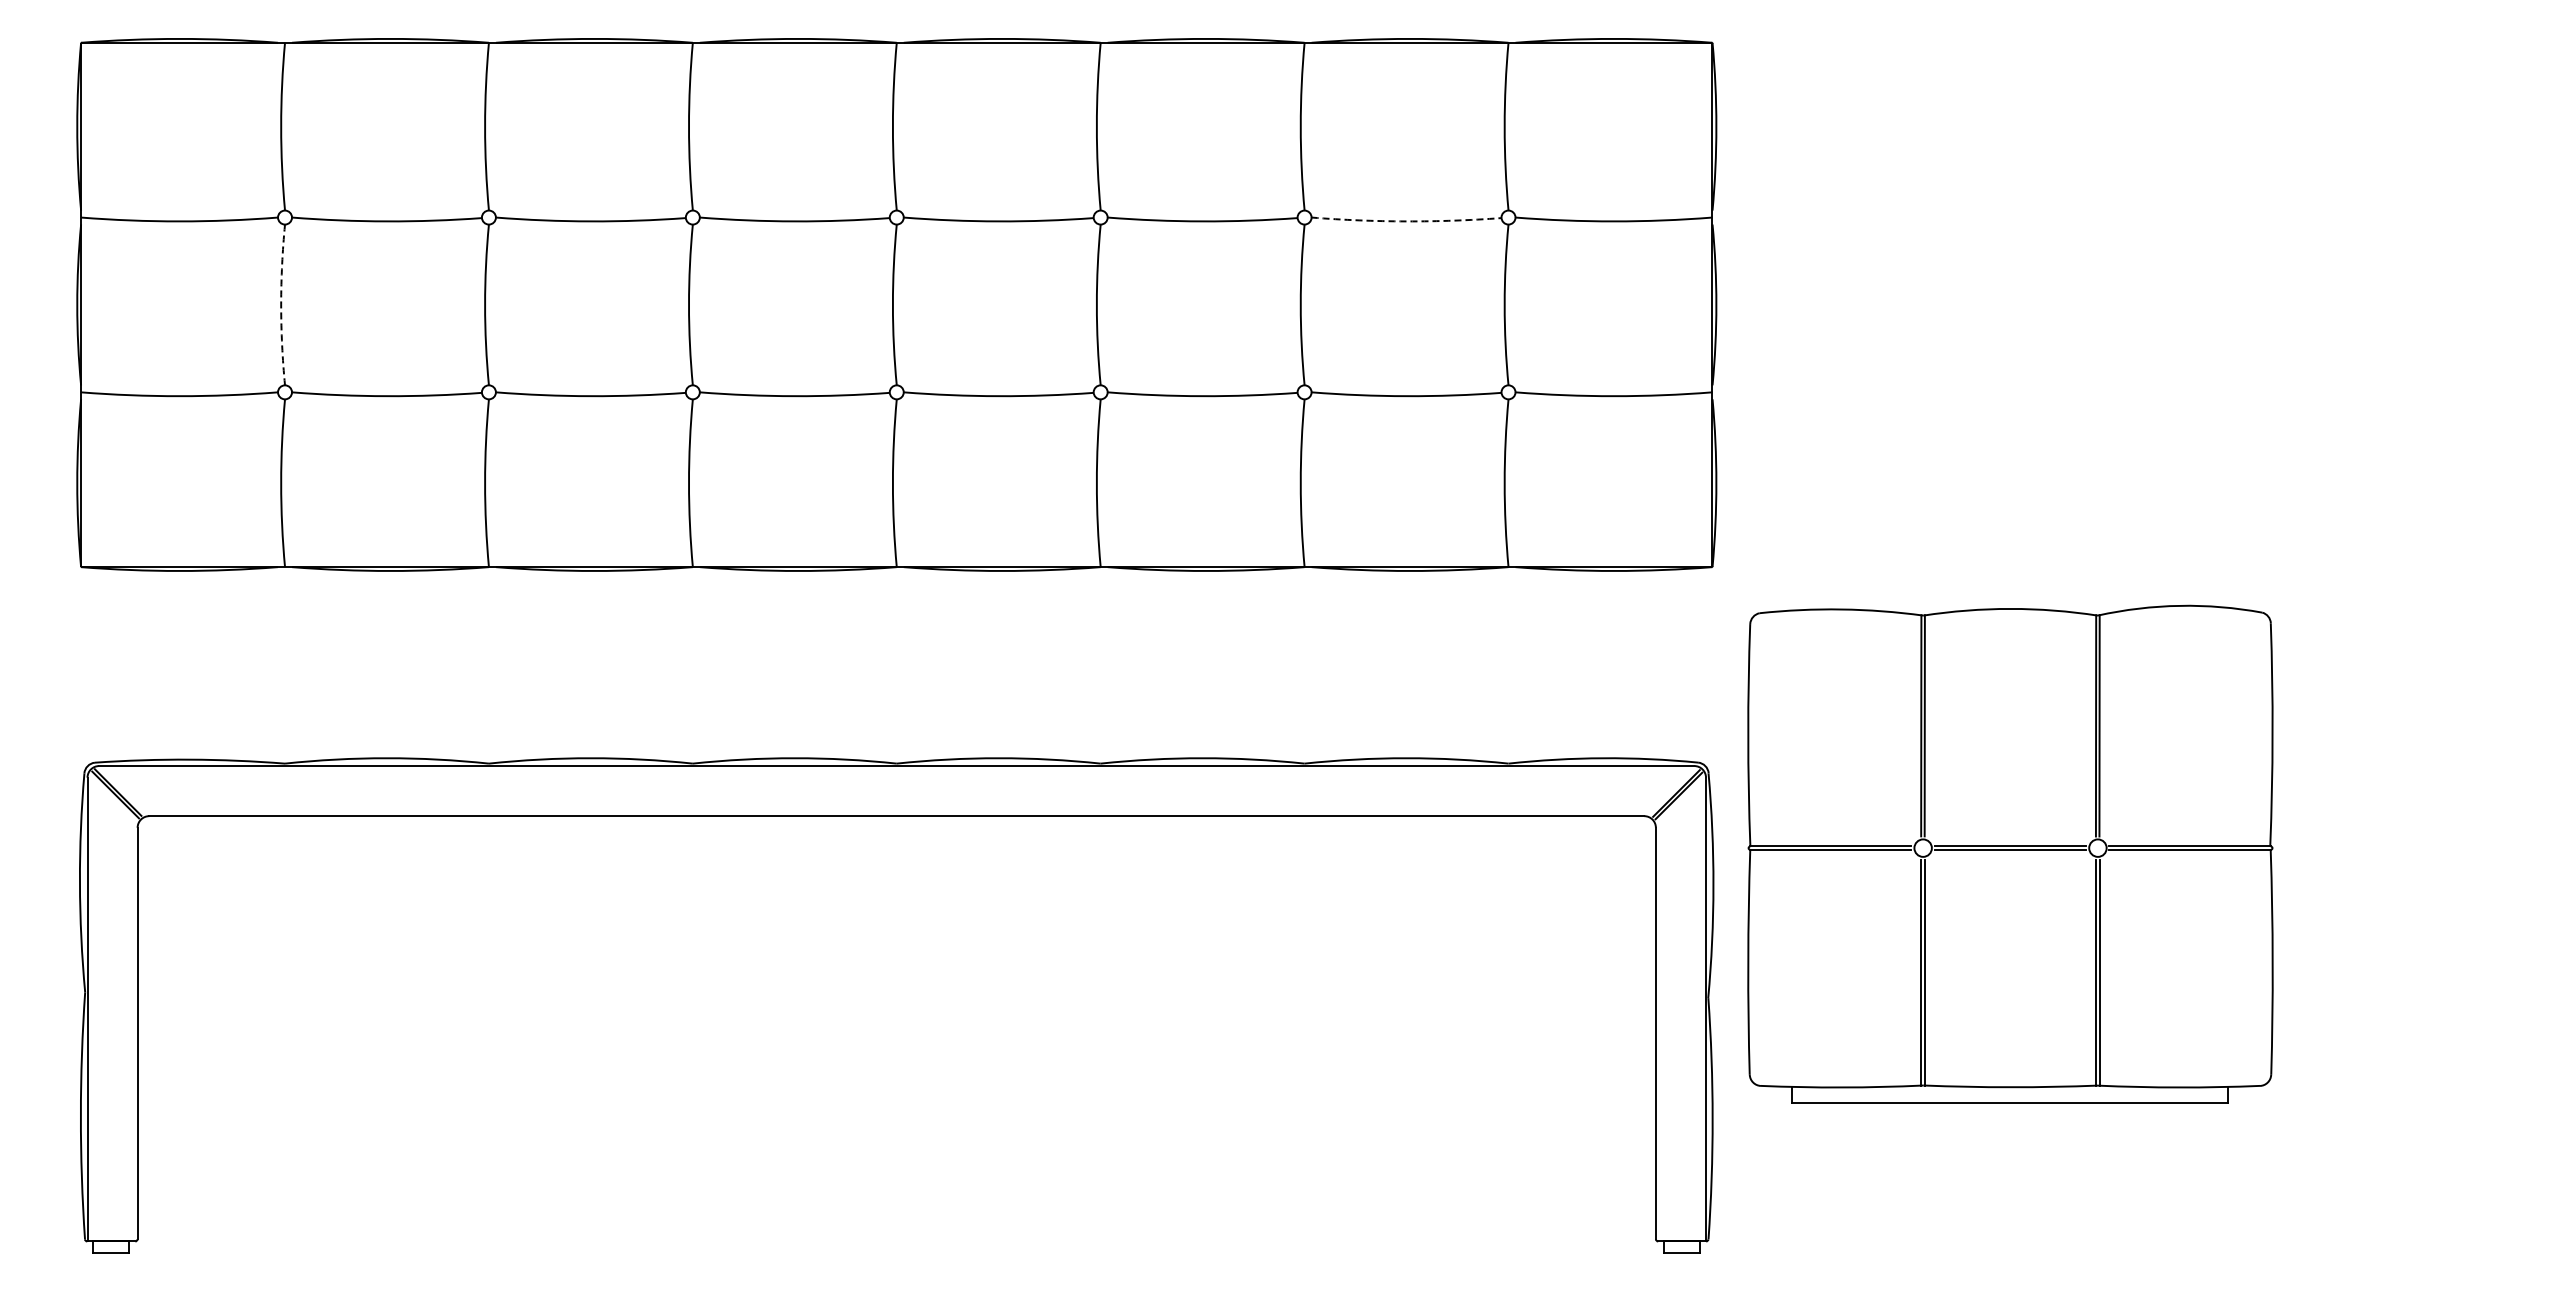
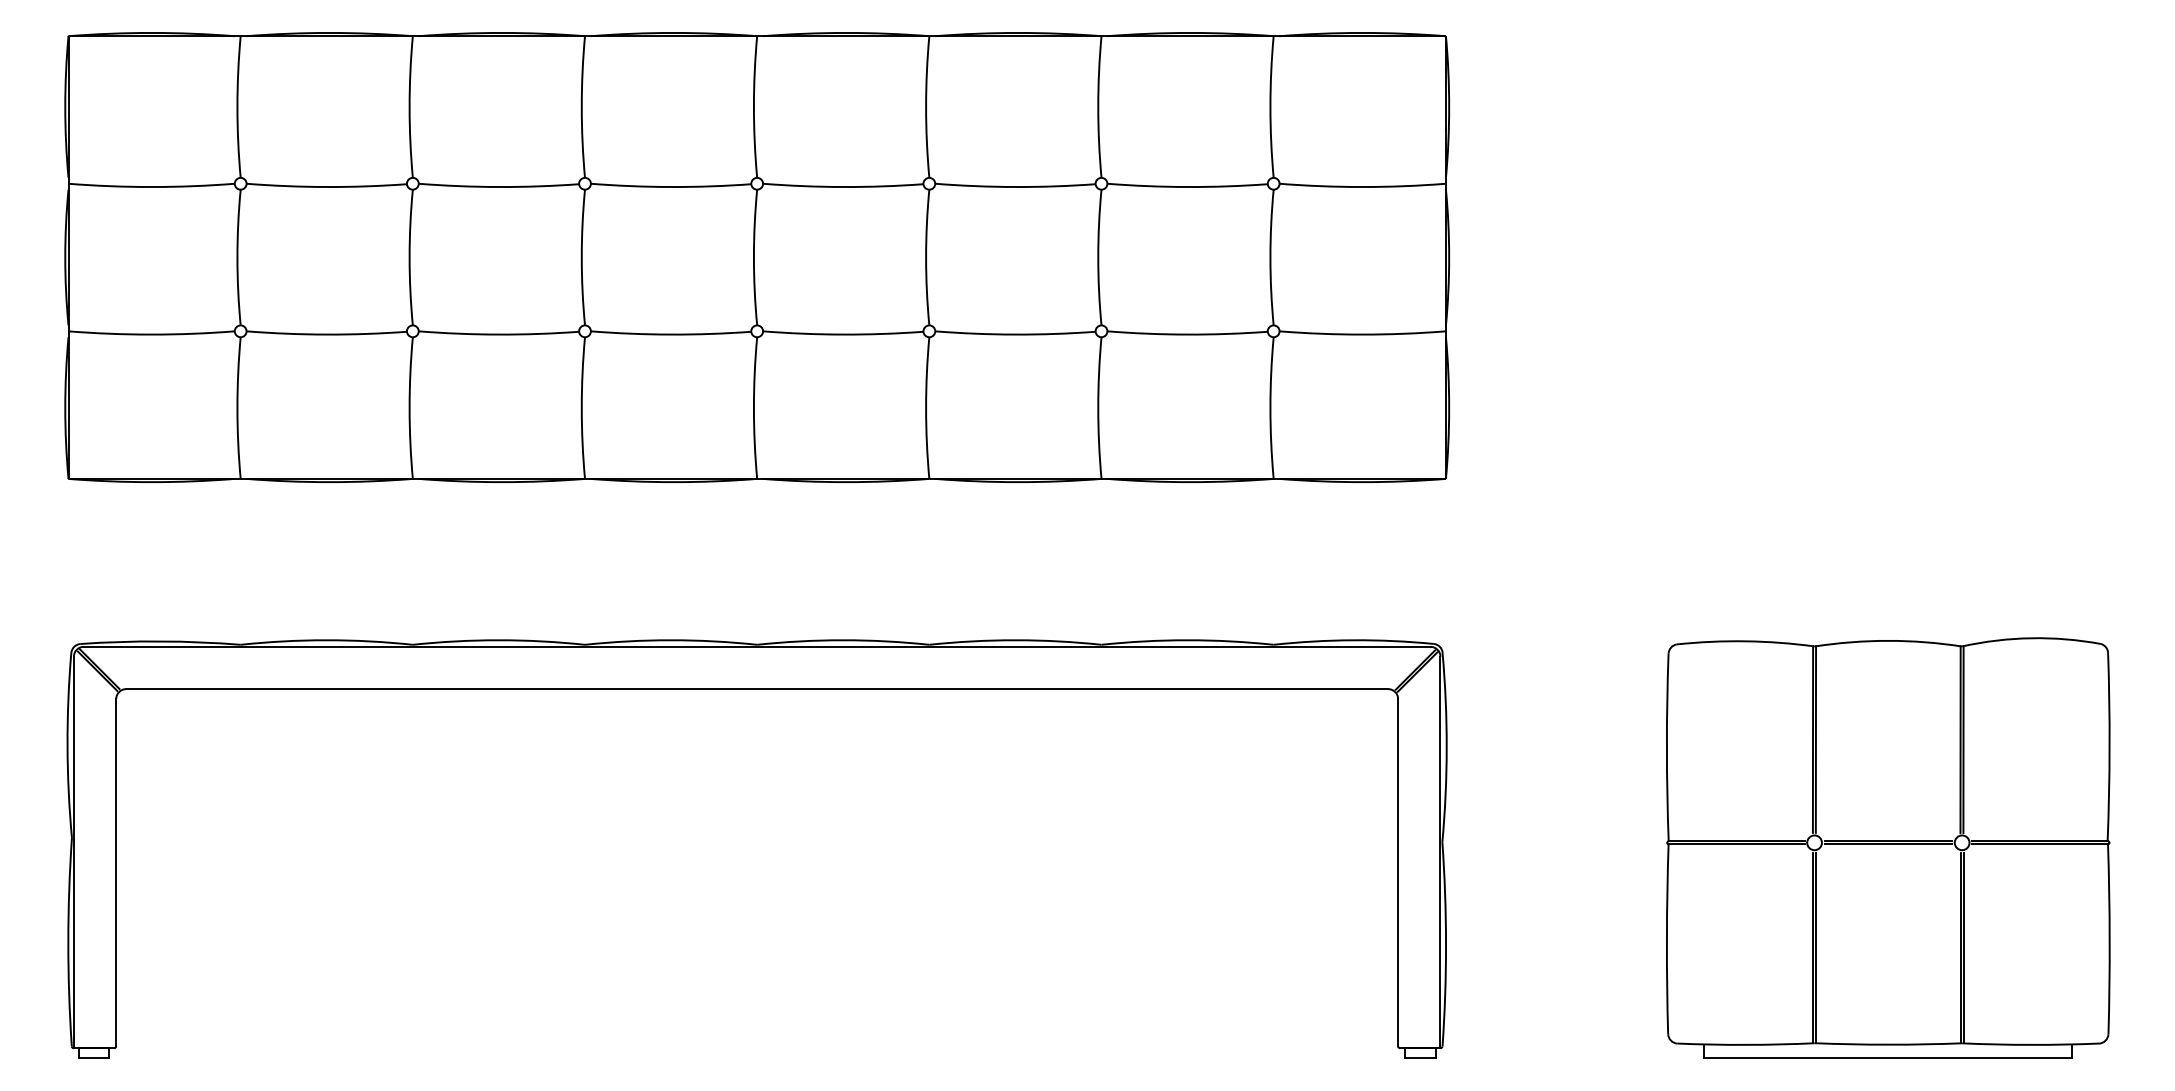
arc: (1406, 221) -> (1187, 187), dashed -> solid
arc: (281, 304) -> (237, 257), dashed -> solid
part: (2010, 853) -> (1888, 847), moved

